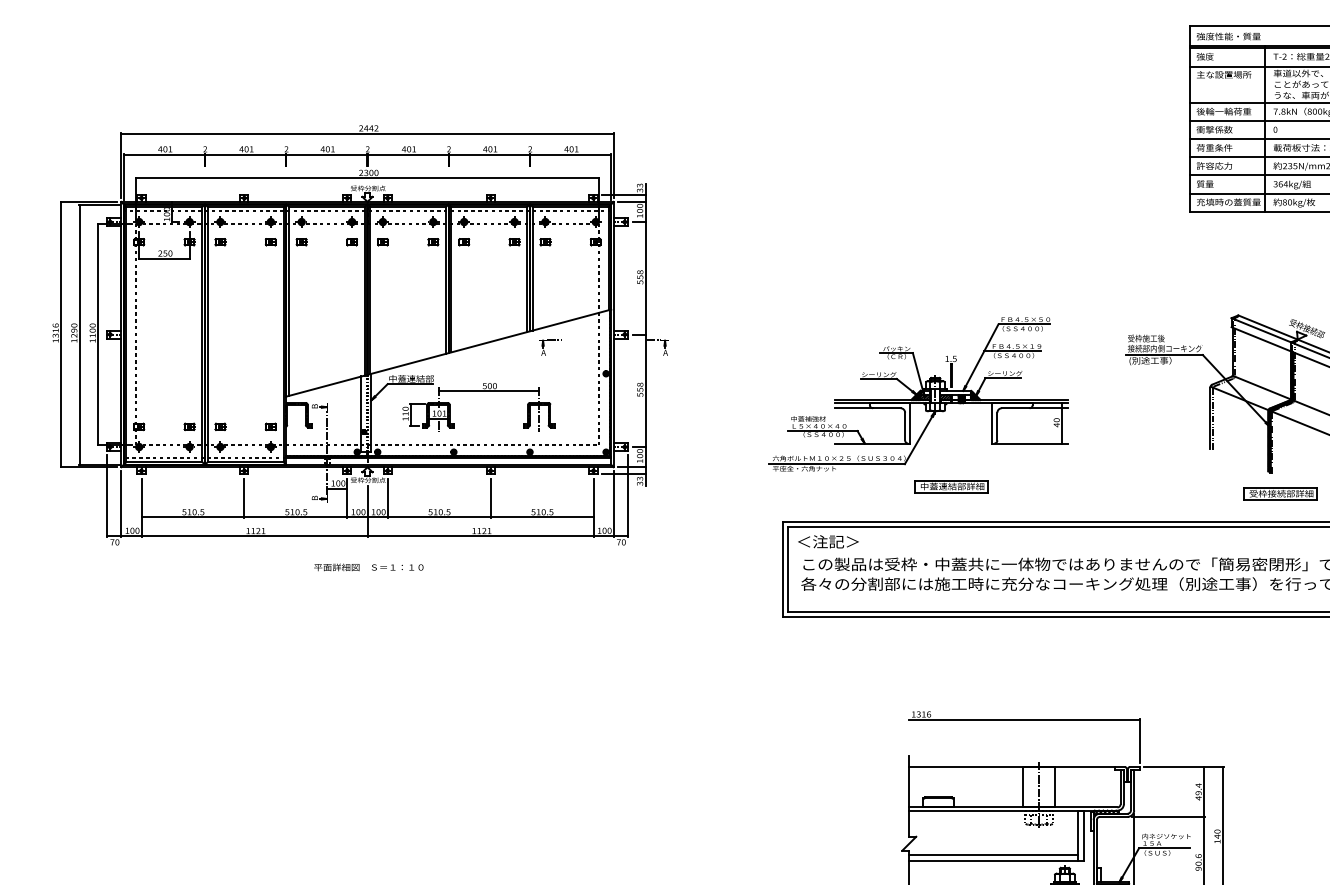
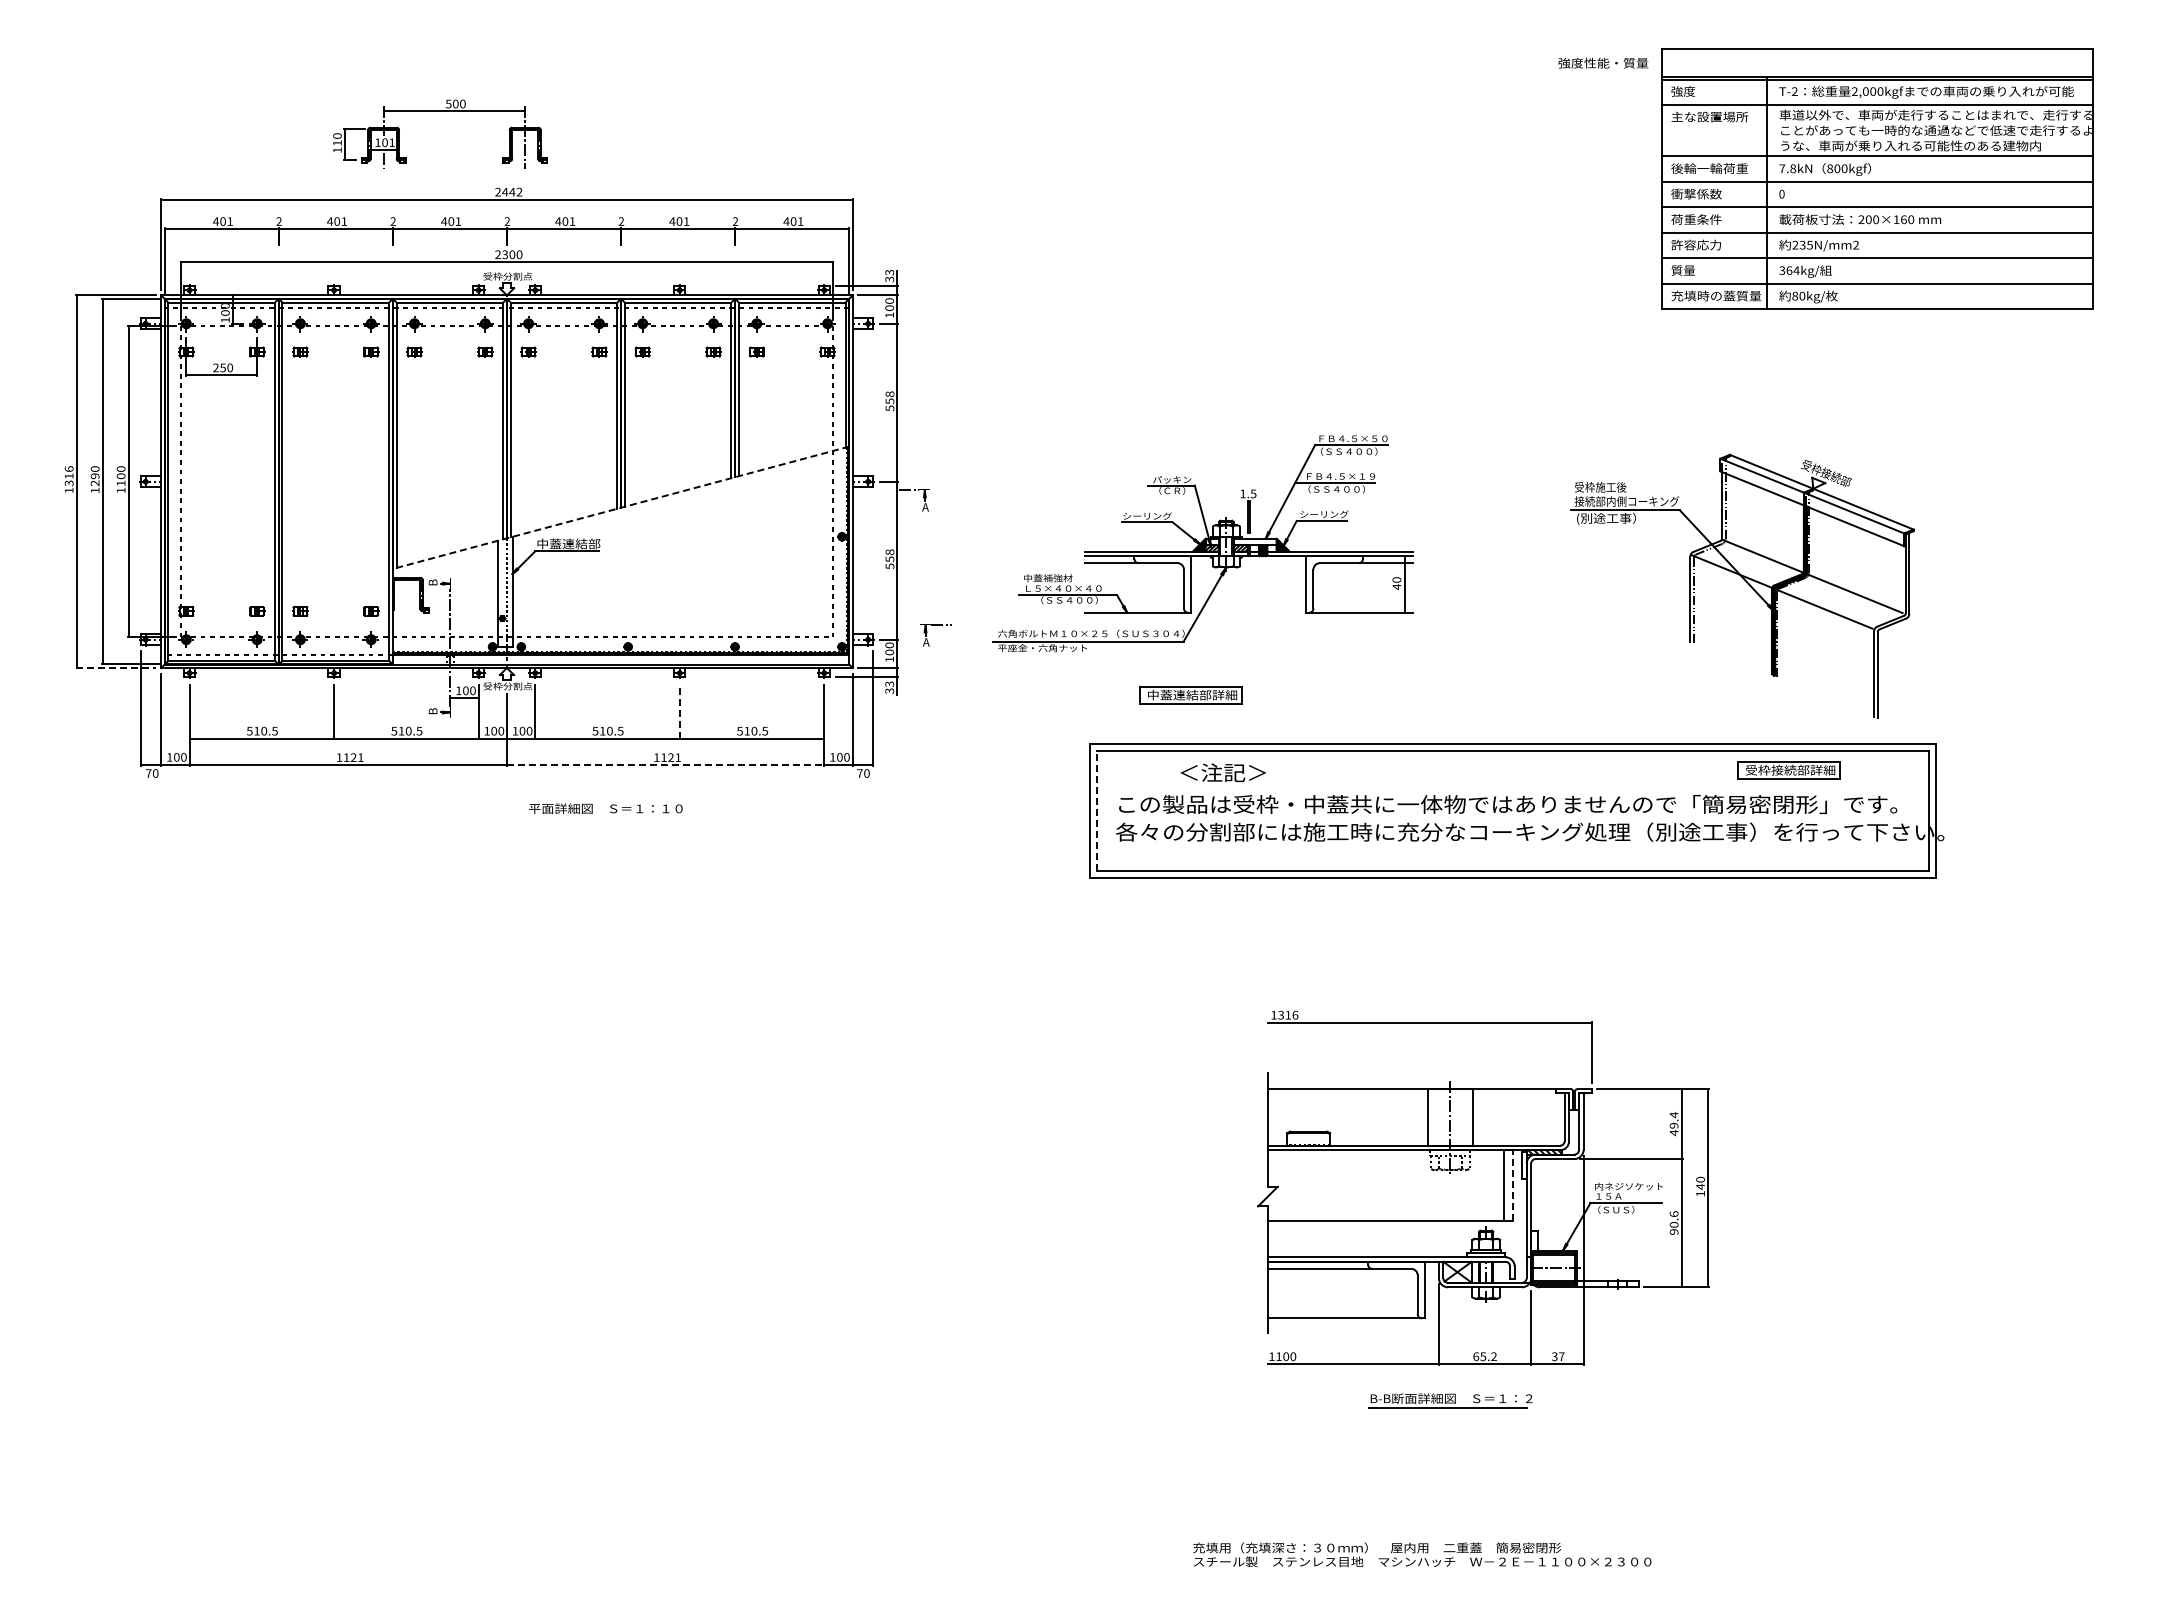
text: (1228, 36) -> (1603, 62), moved
part: (544, 346) -> (927, 633), moved
line: (448, 352) -> (620, 507), solid -> dashed
part: (478, 391) -> (440, 111), moved
part: (918, 394) -> (1202, 543), moved
line: (88, 467) -> (115, 668), solid -> dashed
part: (951, 486) -> (1190, 695), moved
part: (1280, 493) -> (1788, 770), moved
line: (490, 498) -> (679, 711), solid -> dashed
line: (480, 536) -> (665, 765), solid -> dashed
text: (828, 541) -> (1223, 772), moved
text: (368, 567) -> (605, 808), moved
line: (788, 569) -> (1097, 811), solid -> dashed
line: (1083, 835) -> (1512, 1185), solid -> dashed
line: (993, 854) -> (1385, 1212), removed

